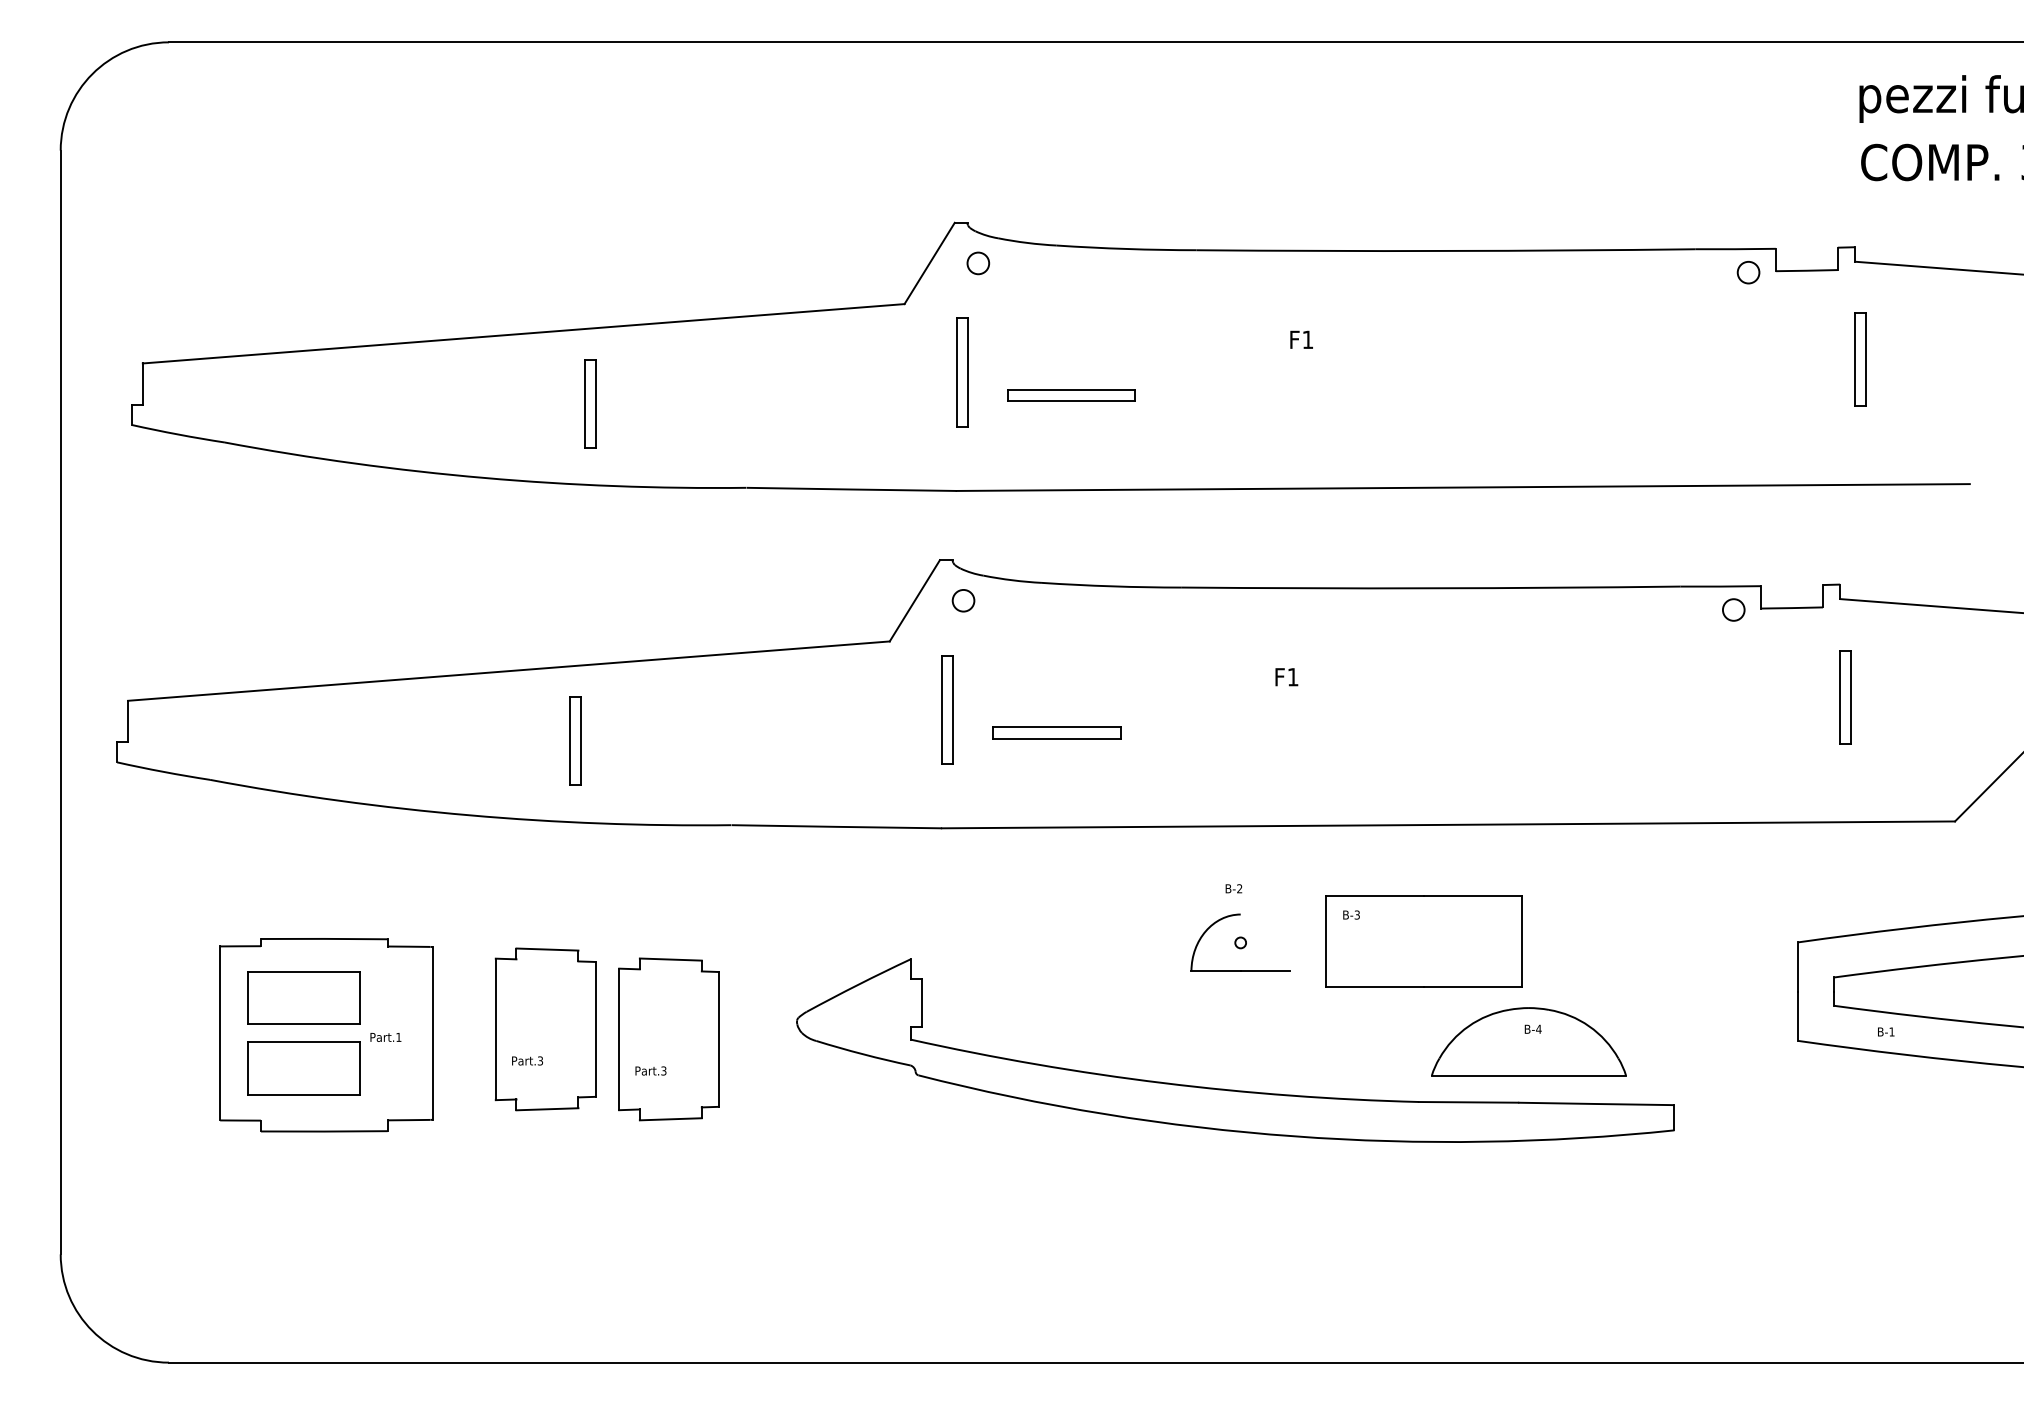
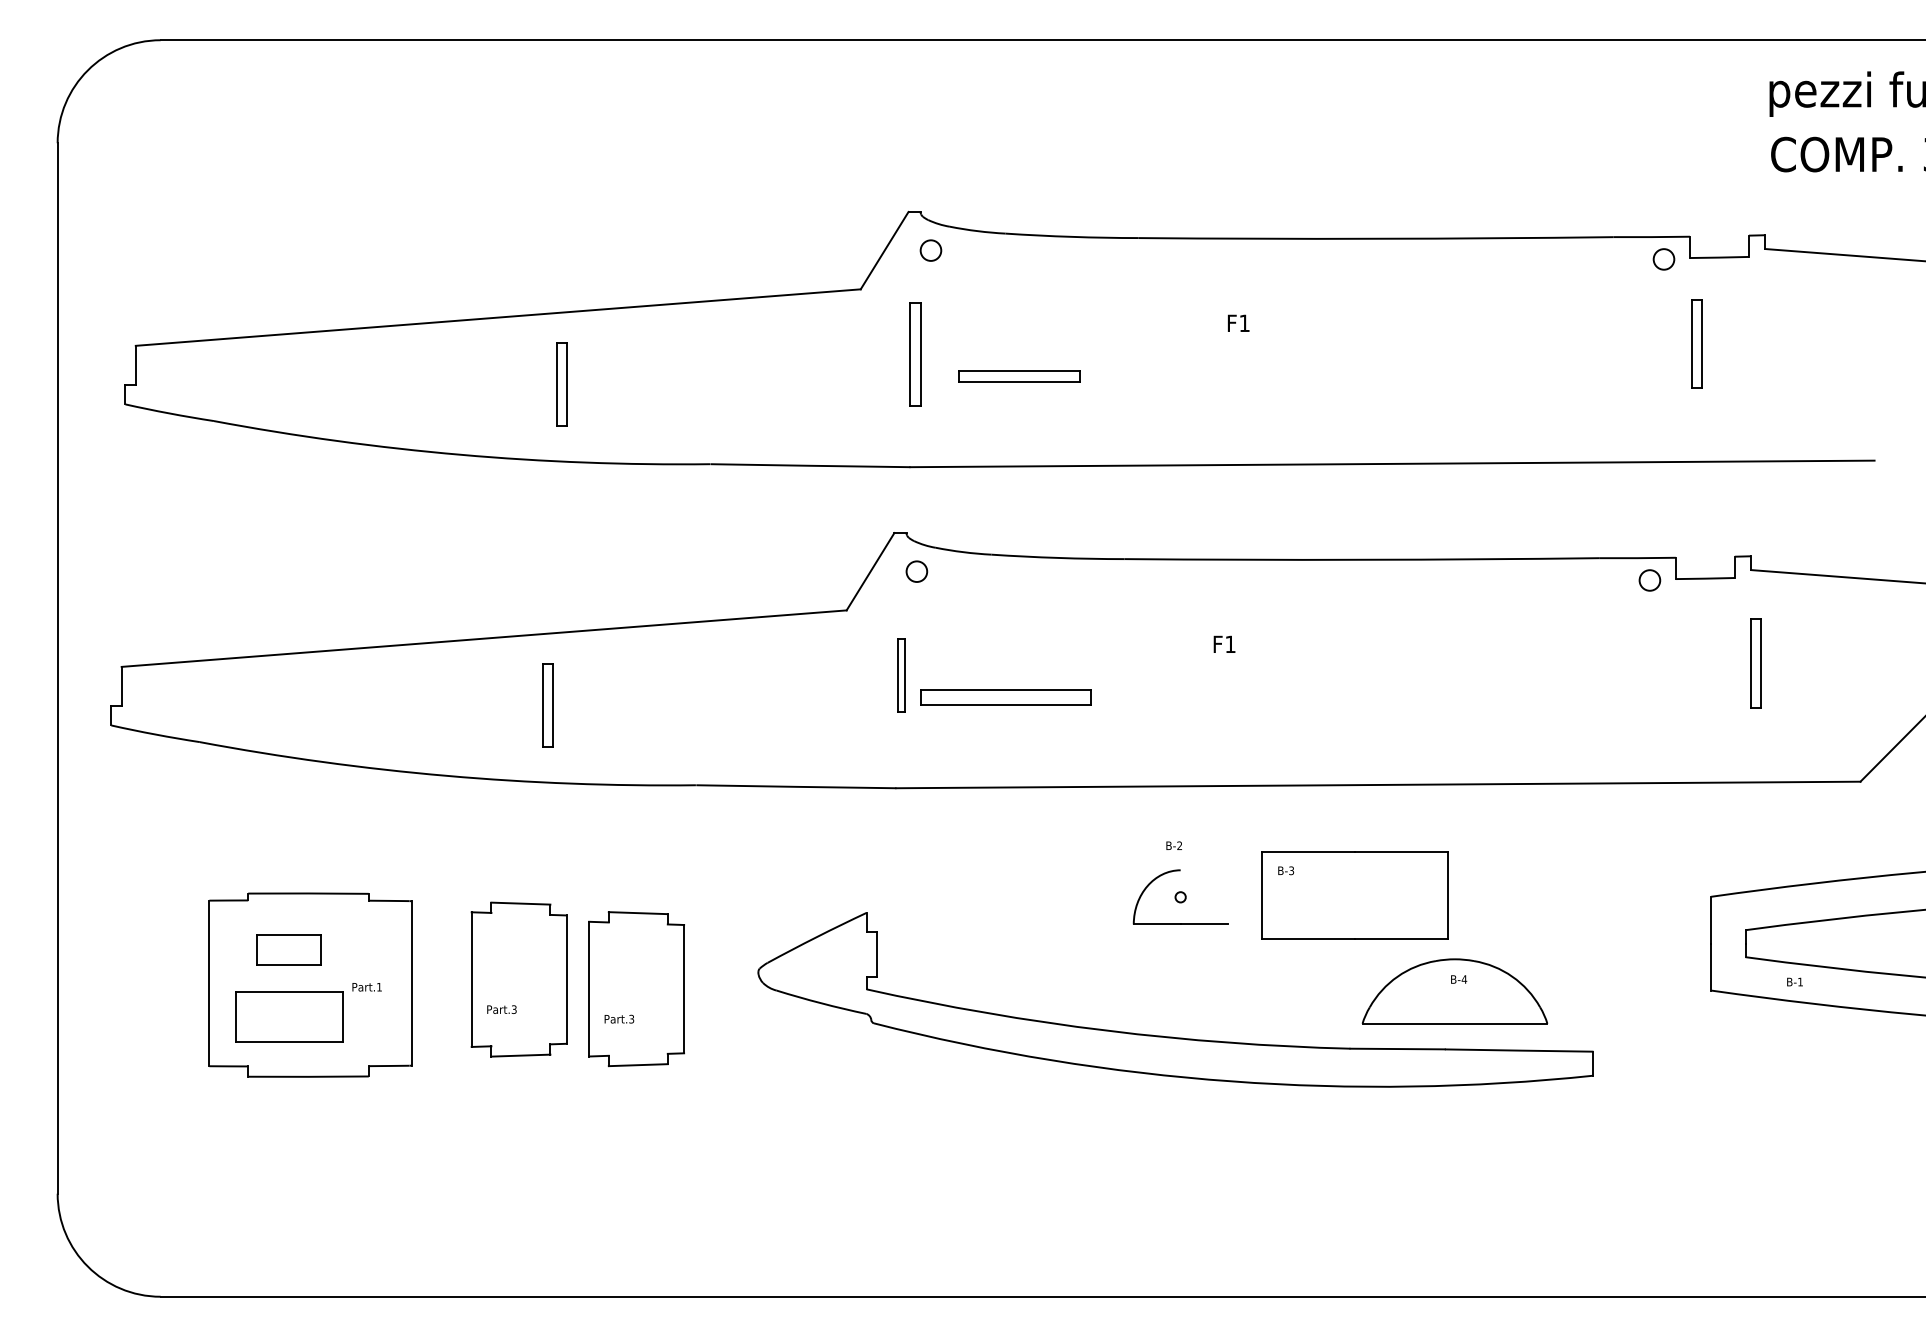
part: (1860, 359) -> (1697, 343), moved
part: (947, 709) -> (901, 675), size x0.7
part: (1056, 732) -> (1005, 697), size x1.4
part: (303, 997) -> (288, 949), size x0.6

